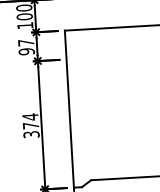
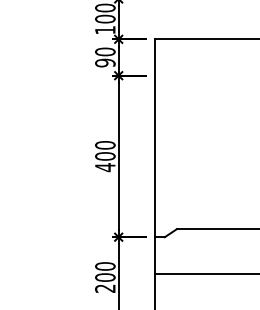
text: (26, 42) -> (105, 51), 97 -> 90
text: (31, 125) -> (105, 156), 374 -> 400

